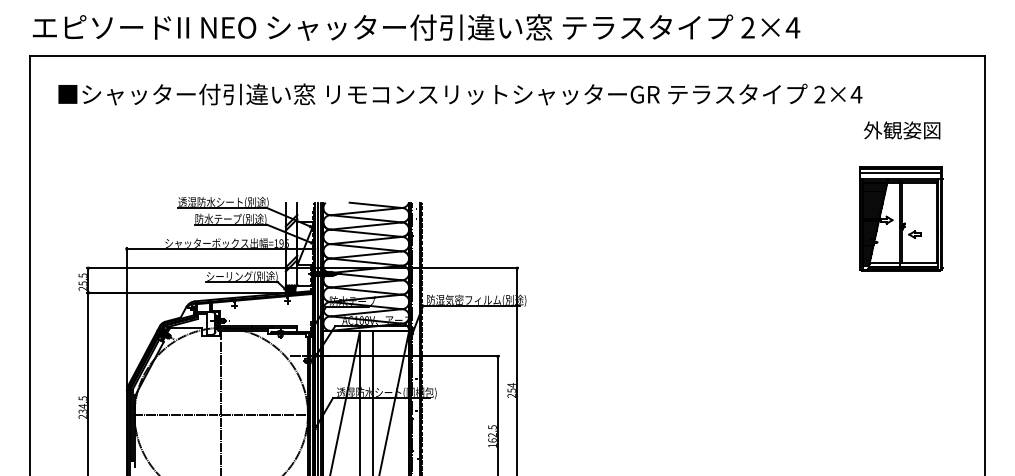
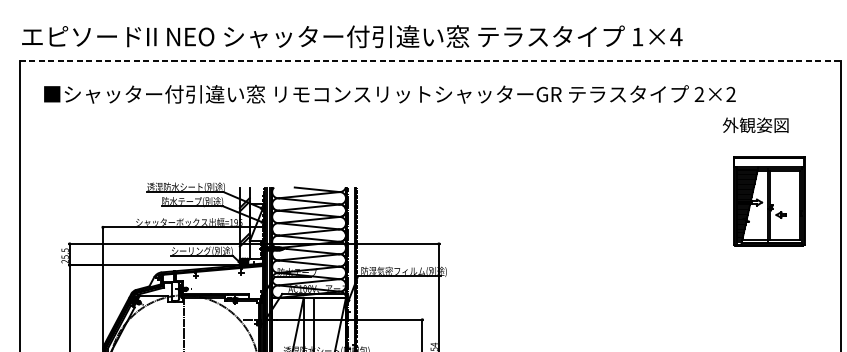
text: (747, 27) -> (637, 36), 2×4 -> 1×4
line: (507, 55) -> (430, 60), solid -> dashed
text: (856, 94) -> (731, 94), 2×4 -> 2×2
text: (902, 130) -> (756, 125), moved
line: (900, 172) -> (768, 161), removed

